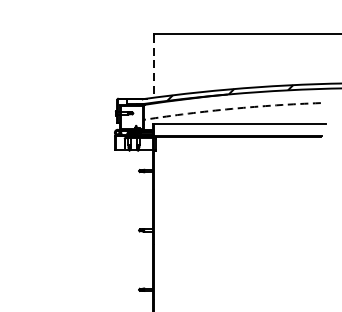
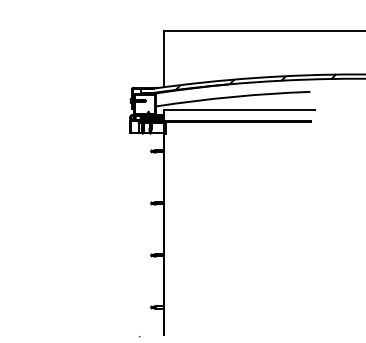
line: (154, 67) -> (164, 60), dashed -> solid
arc: (232, 108) -> (232, 96), dashed -> solid

